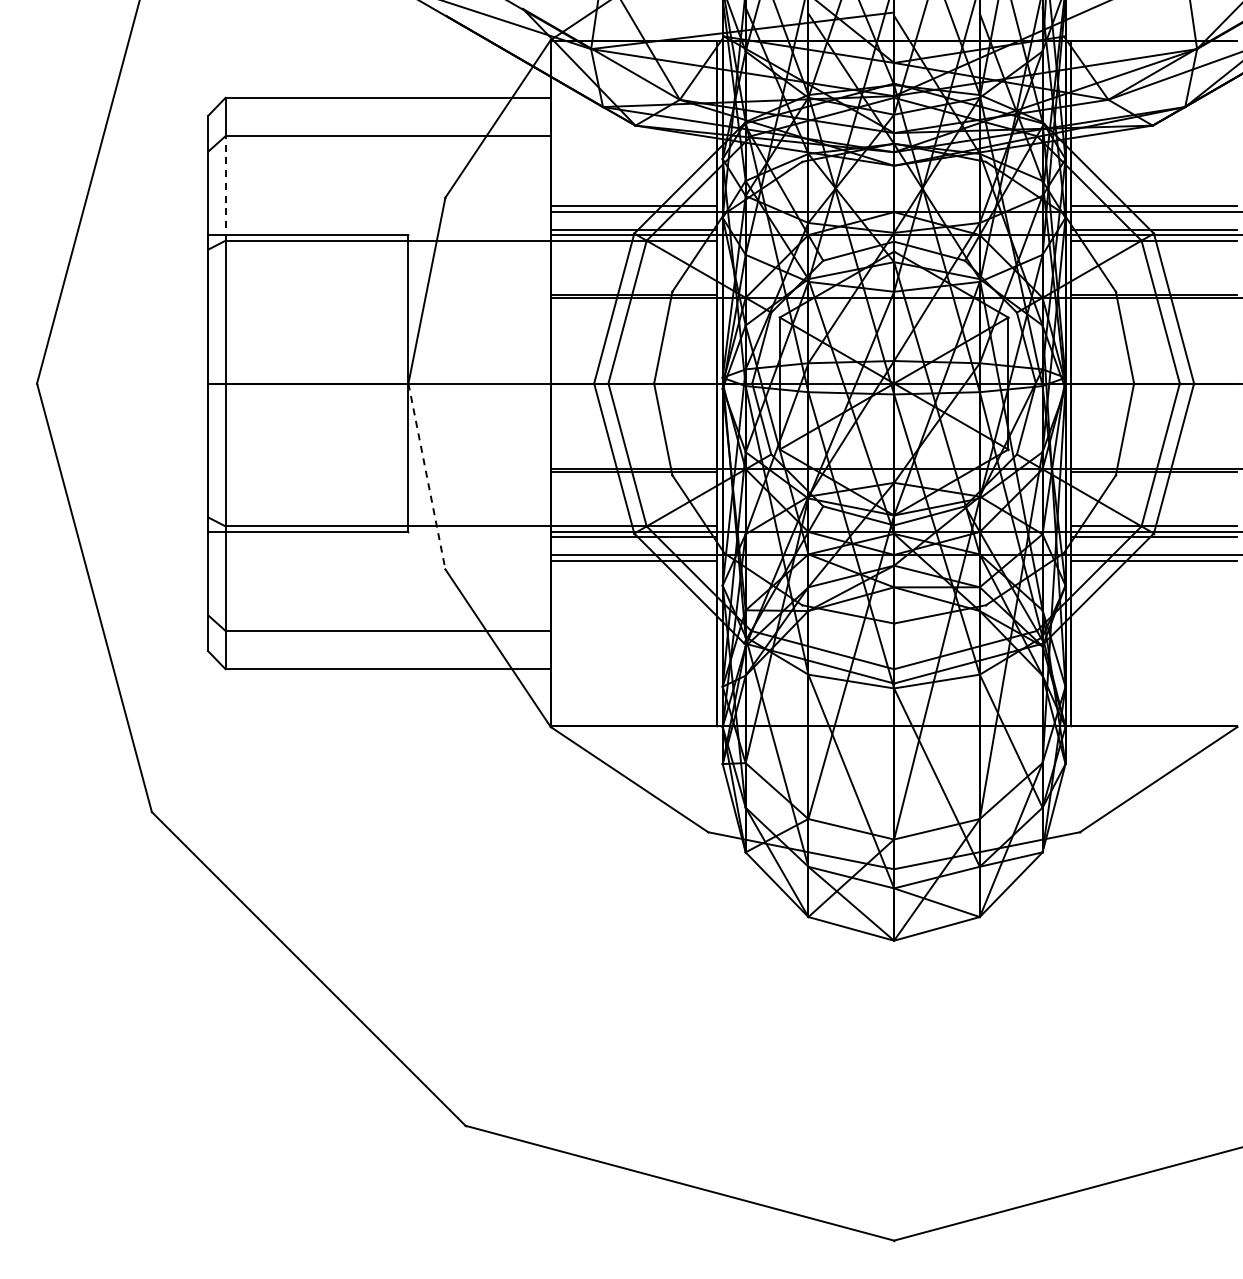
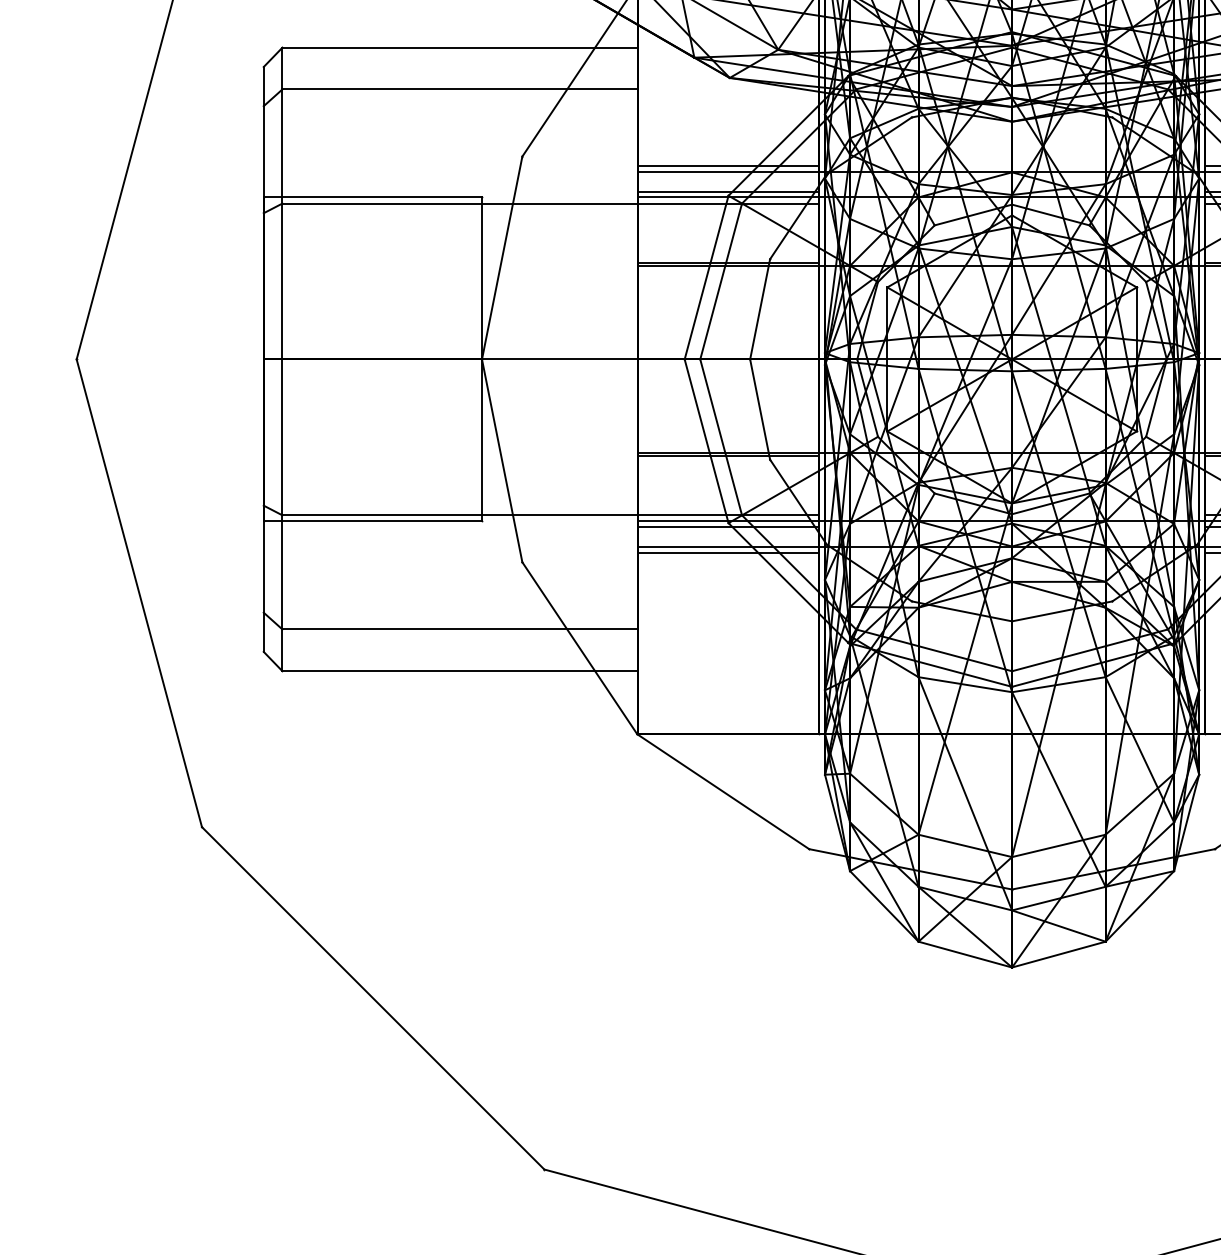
line: (225, 187) -> (282, 145), dashed -> solid
line: (426, 476) -> (501, 460), dashed -> solid

